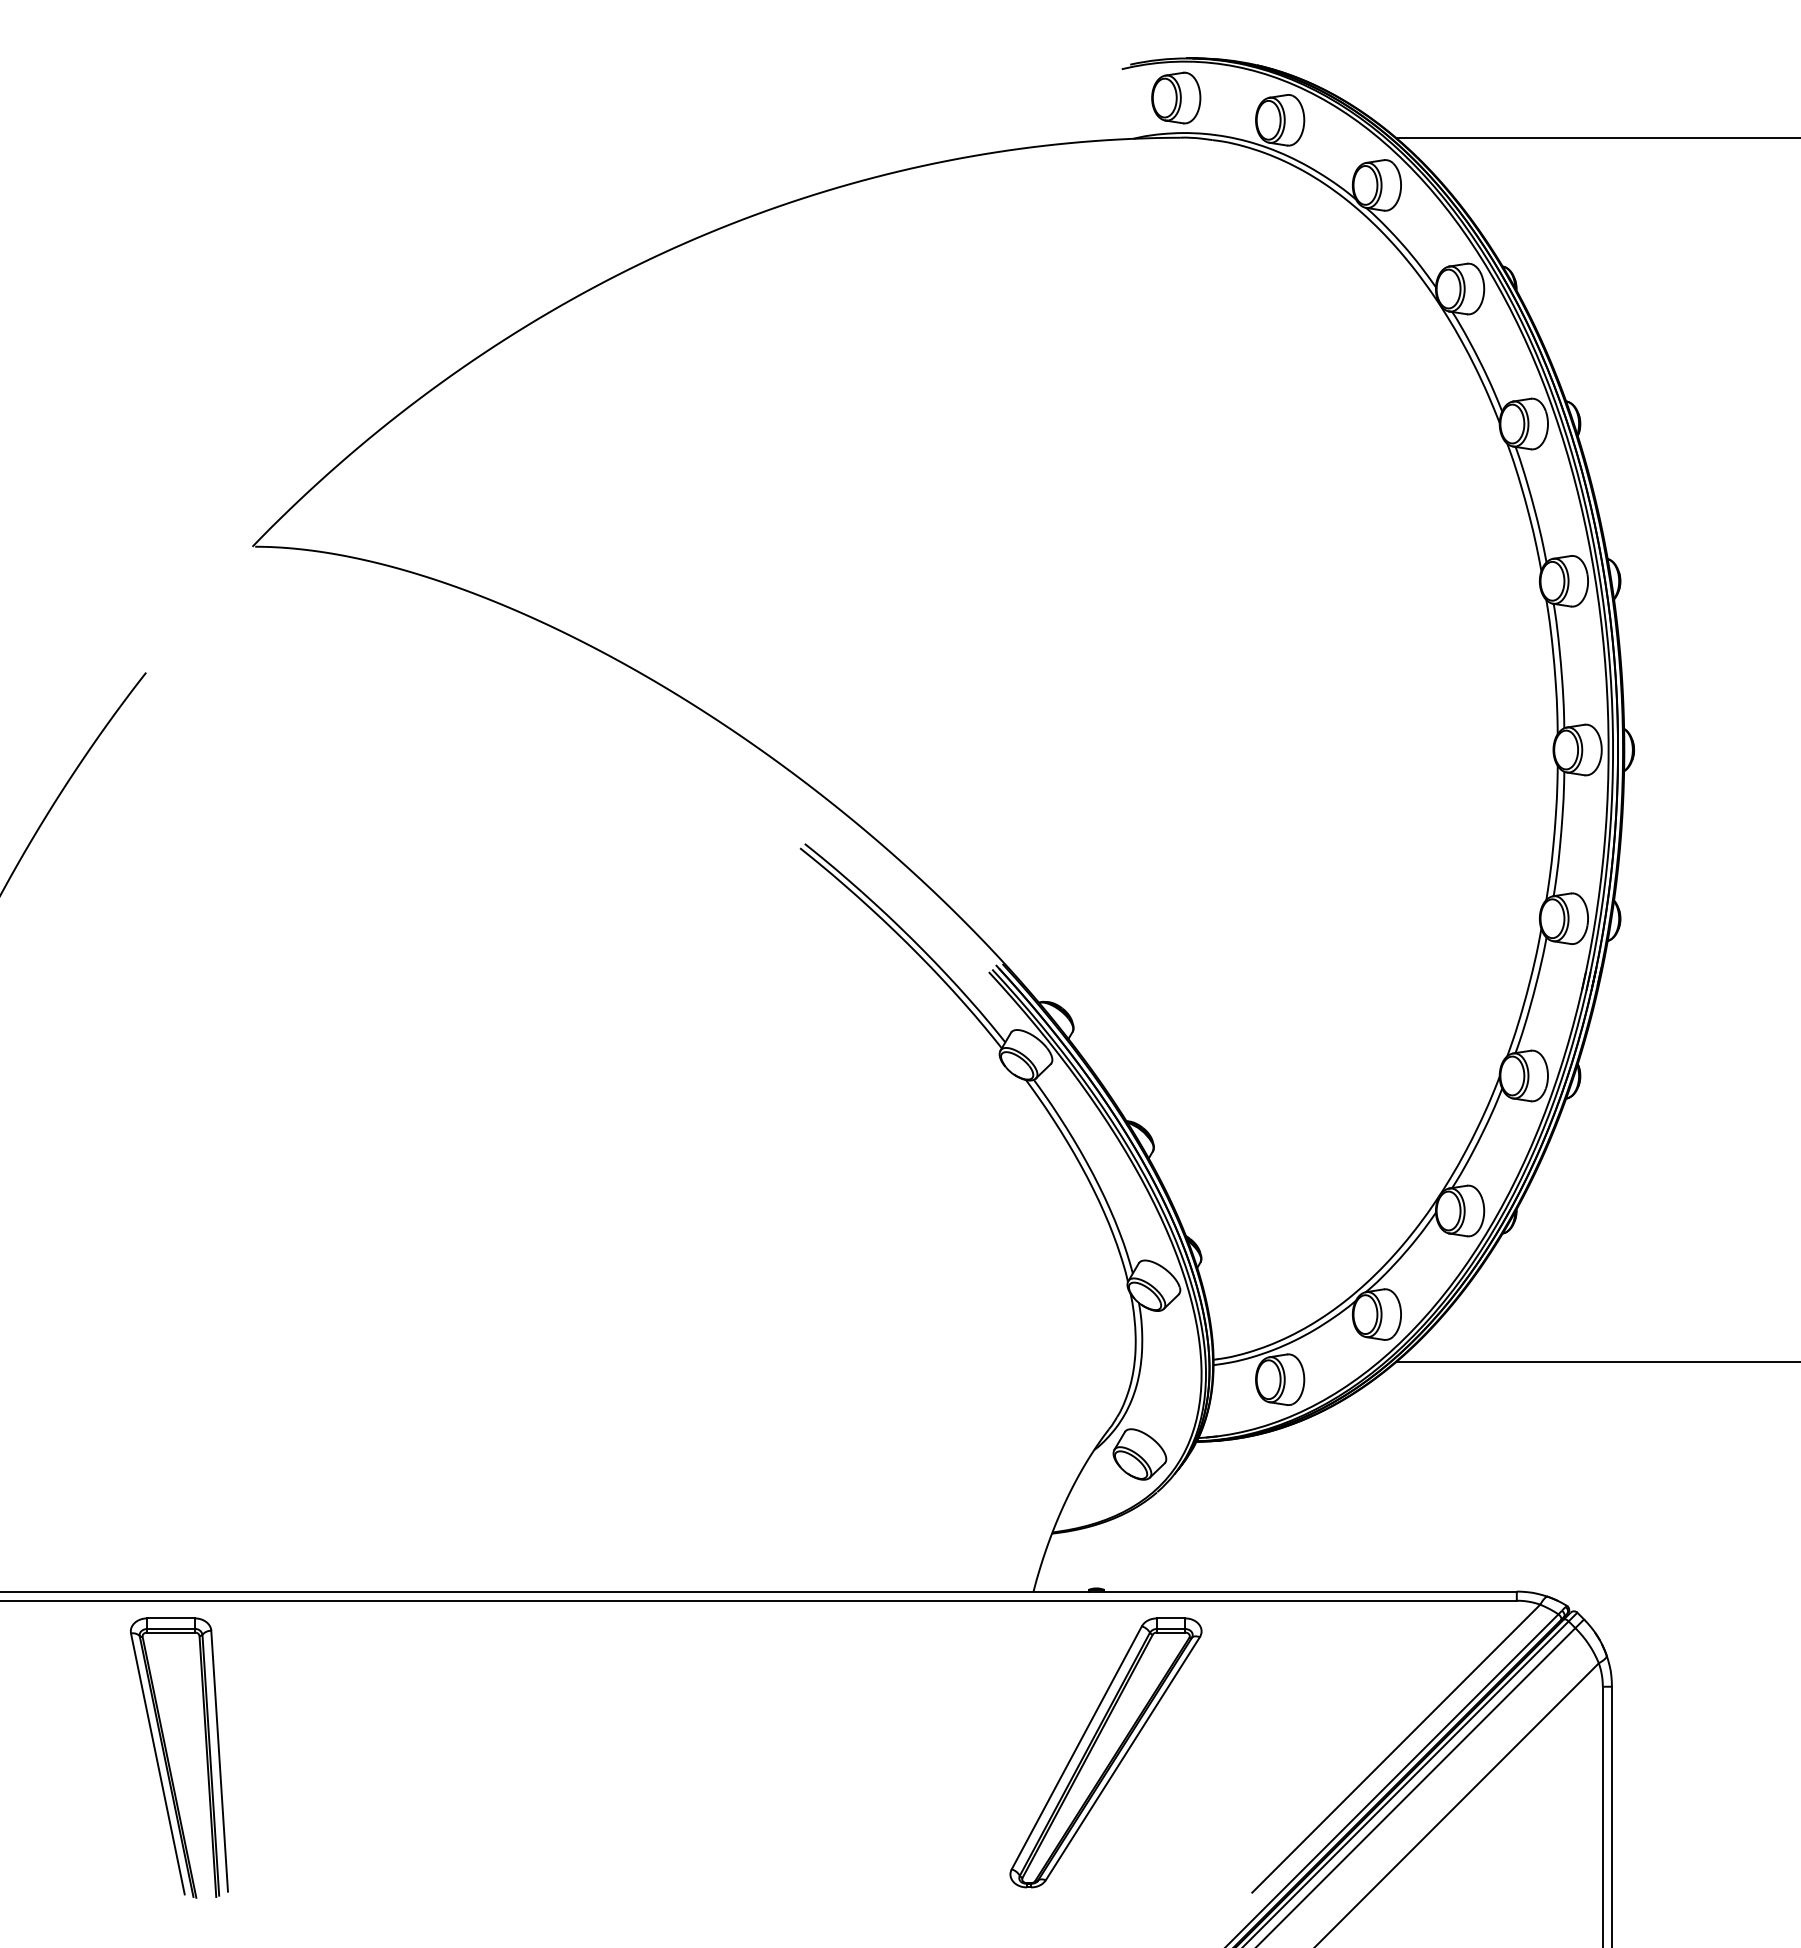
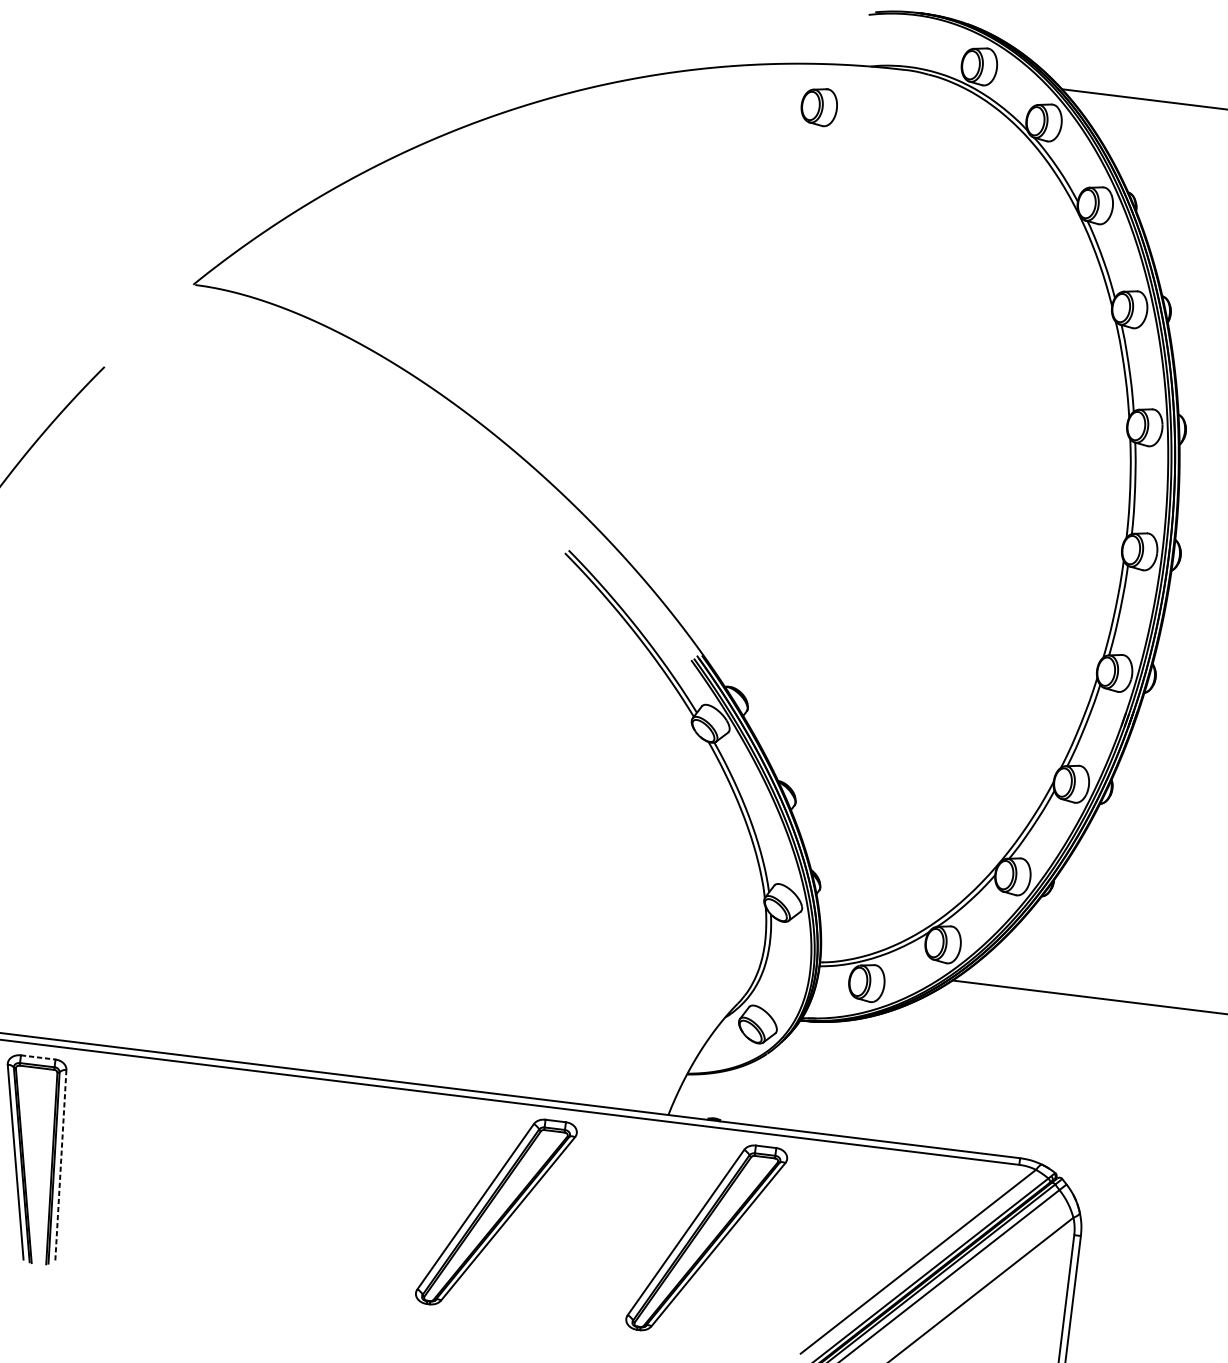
part: (1176, 97) -> (819, 106), moved
line: (171, 1618) -> (38, 1057), solid -> dashed
part: (816, 1752) -> (496, 1212), added
line: (219, 1761) -> (60, 1165), solid -> dashed

